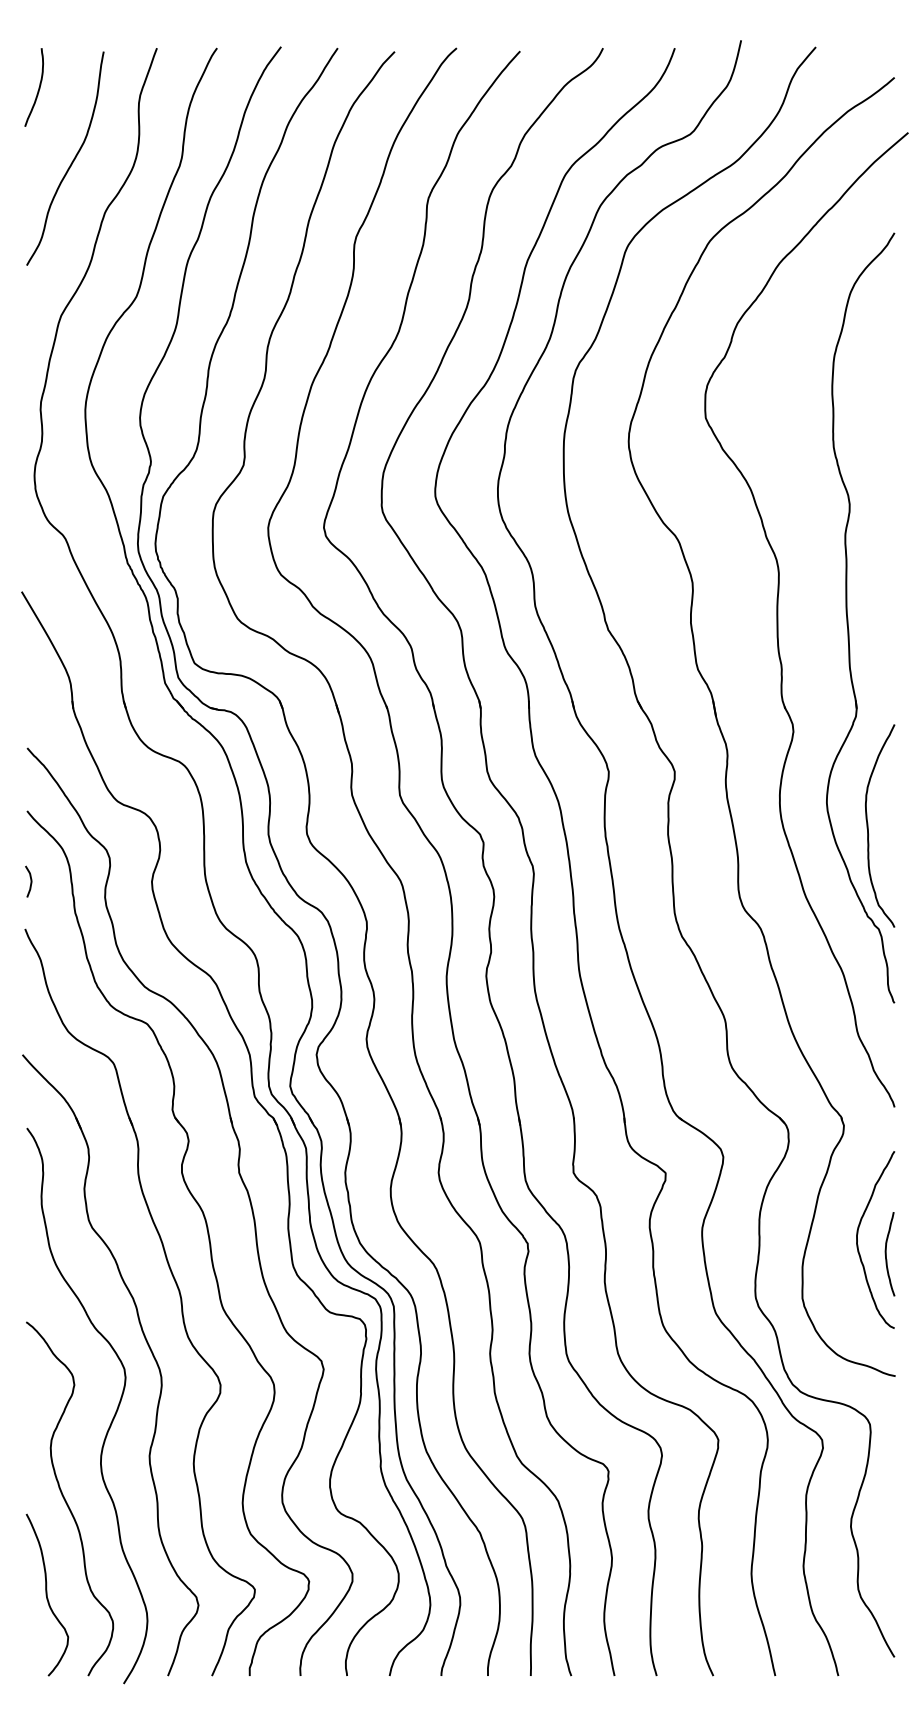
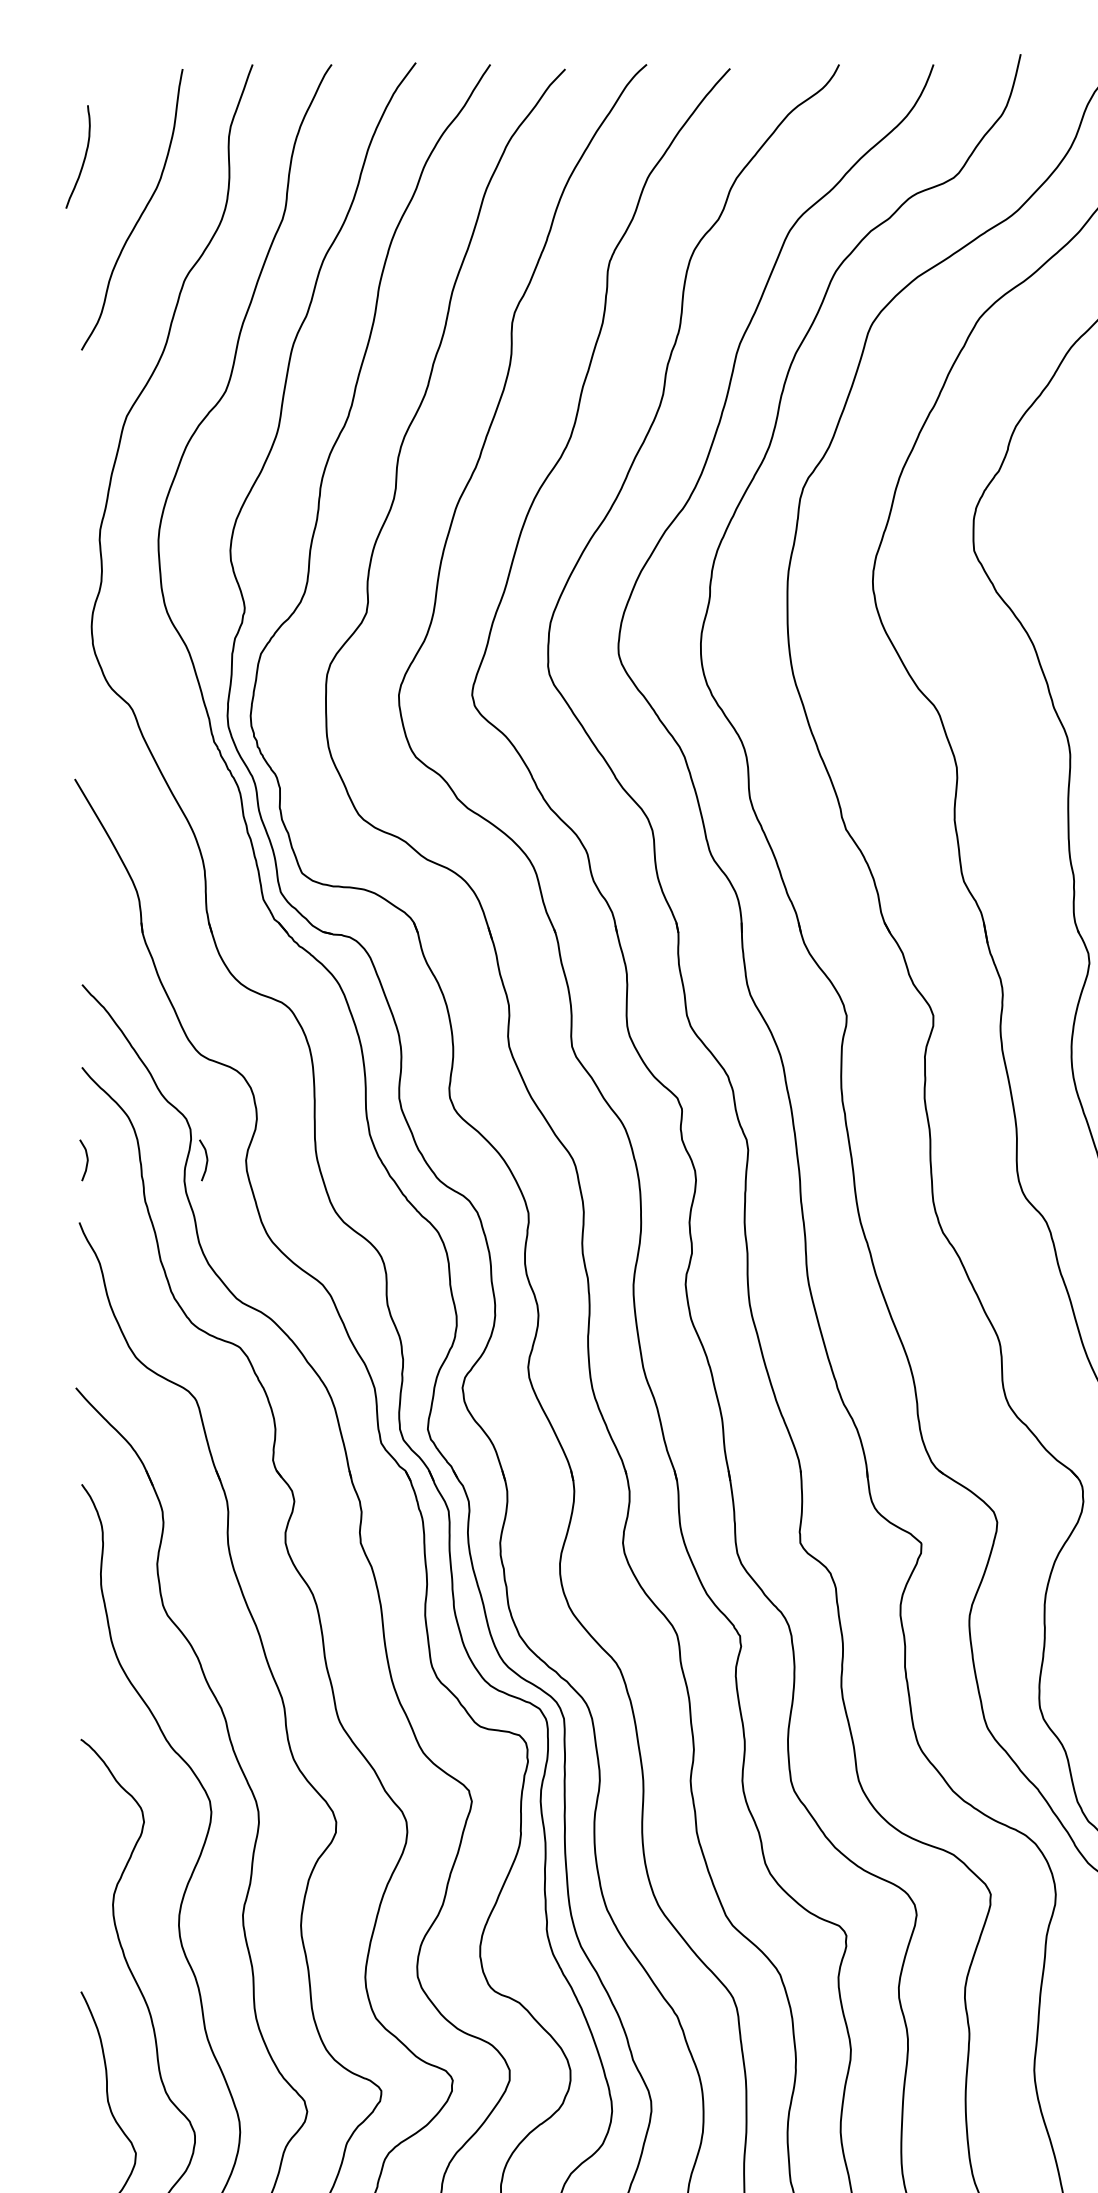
curve: (38, 87) -> (83, 156), moved
curve: (121, 881) -> (206, 1160), added

